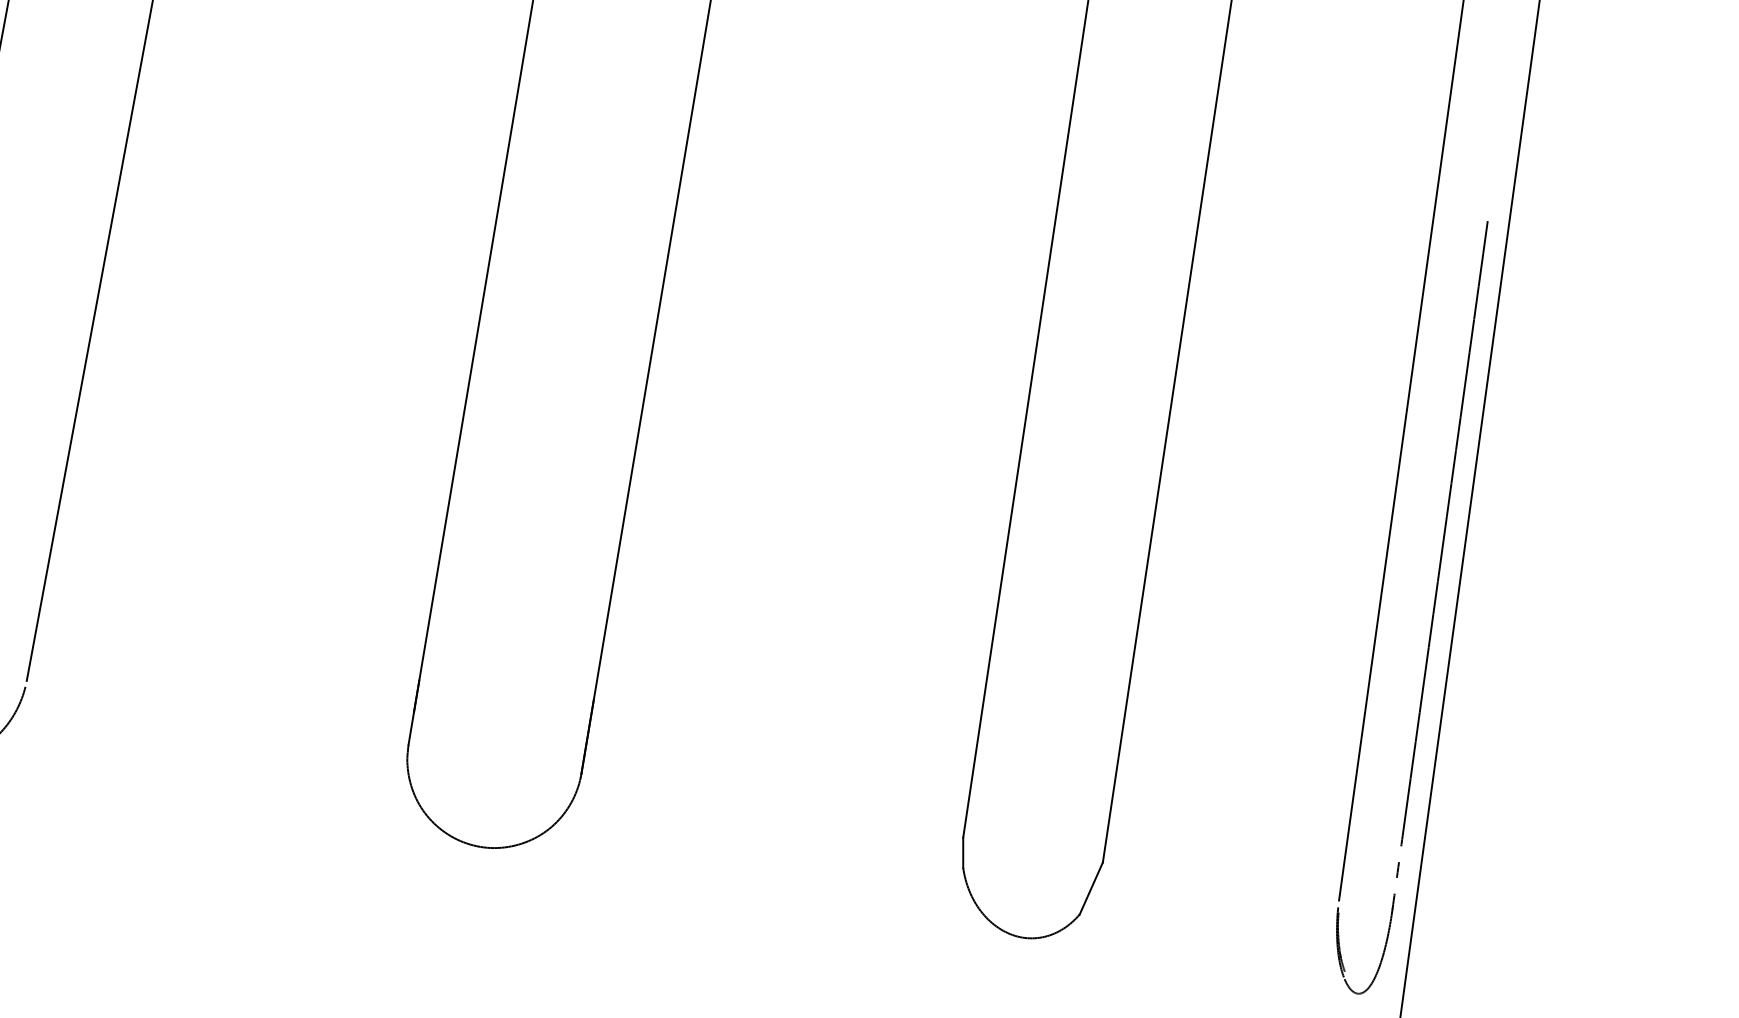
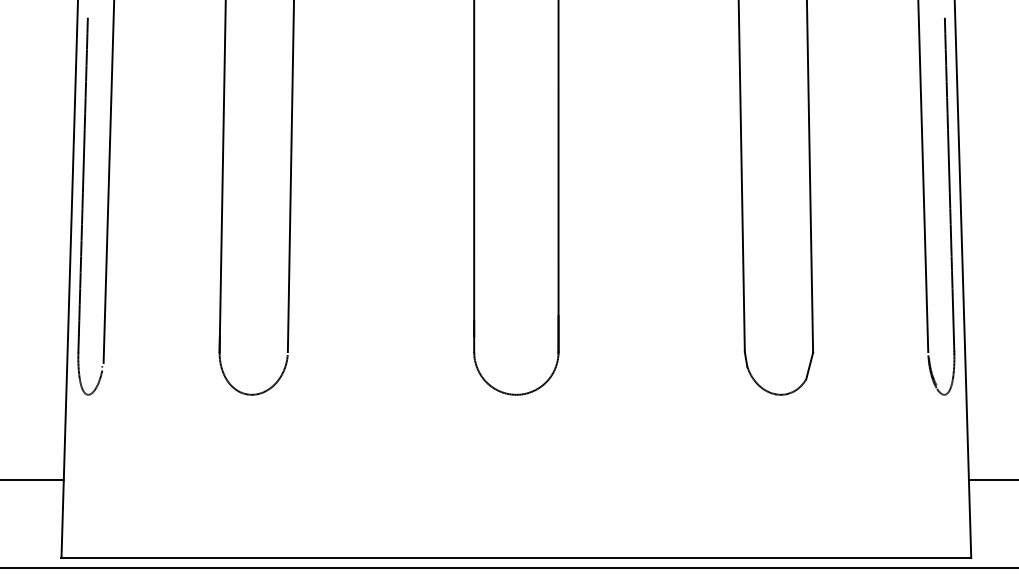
arc: (1396, 873) -> (953, 334), dashed -> solid

